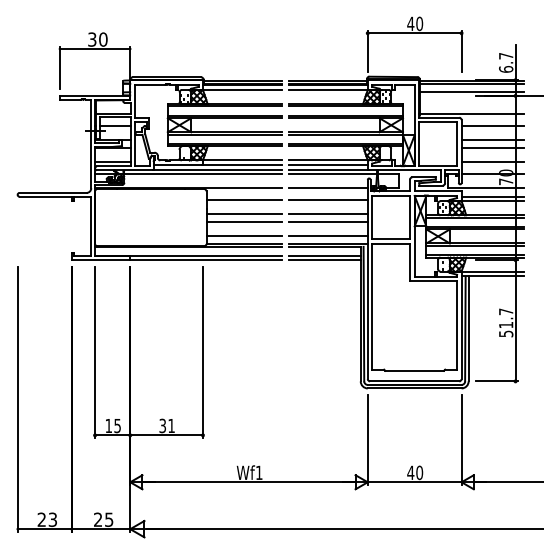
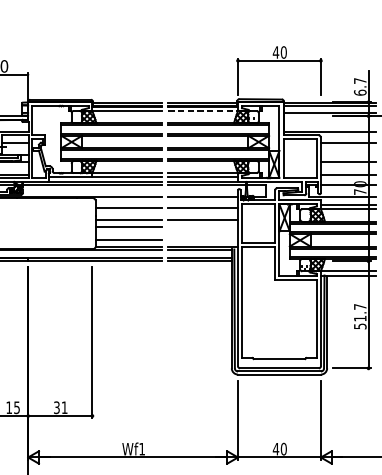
line: (328, 90) -> (203, 111), solid -> dashed
line: (492, 139) -> (348, 154), removed
line: (327, 221) -> (202, 227), removed
line: (327, 235) -> (202, 239), removed

